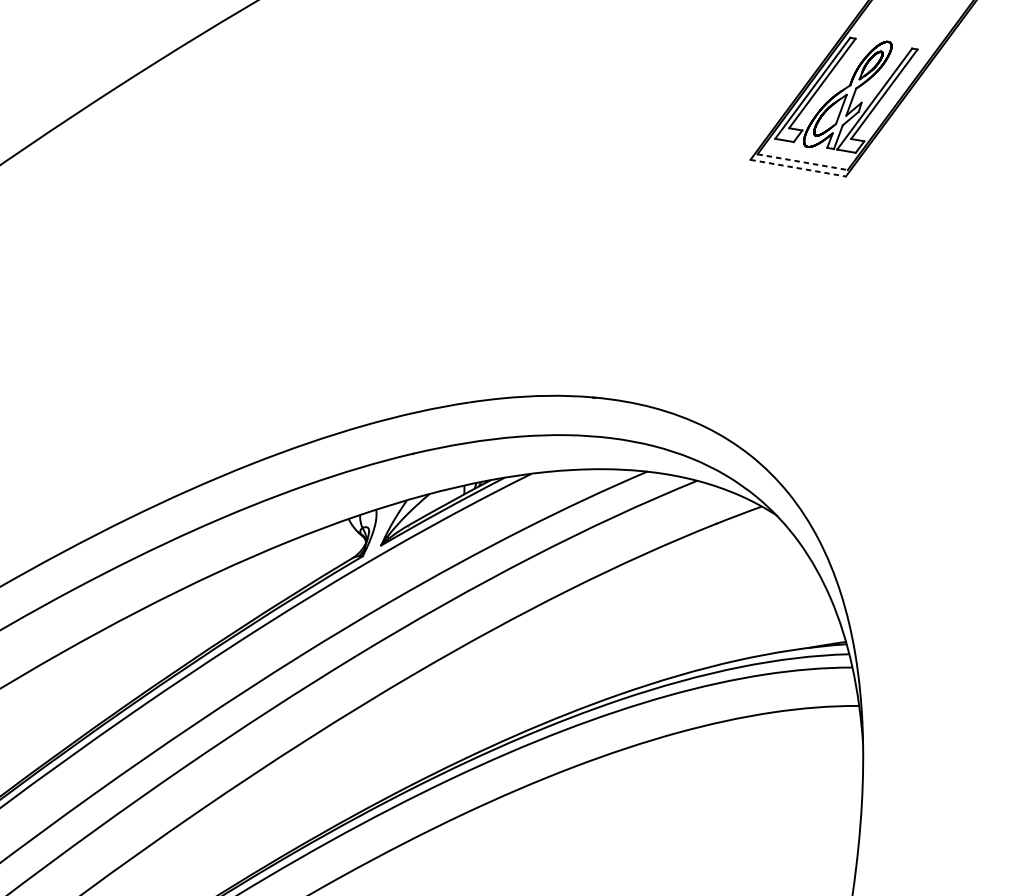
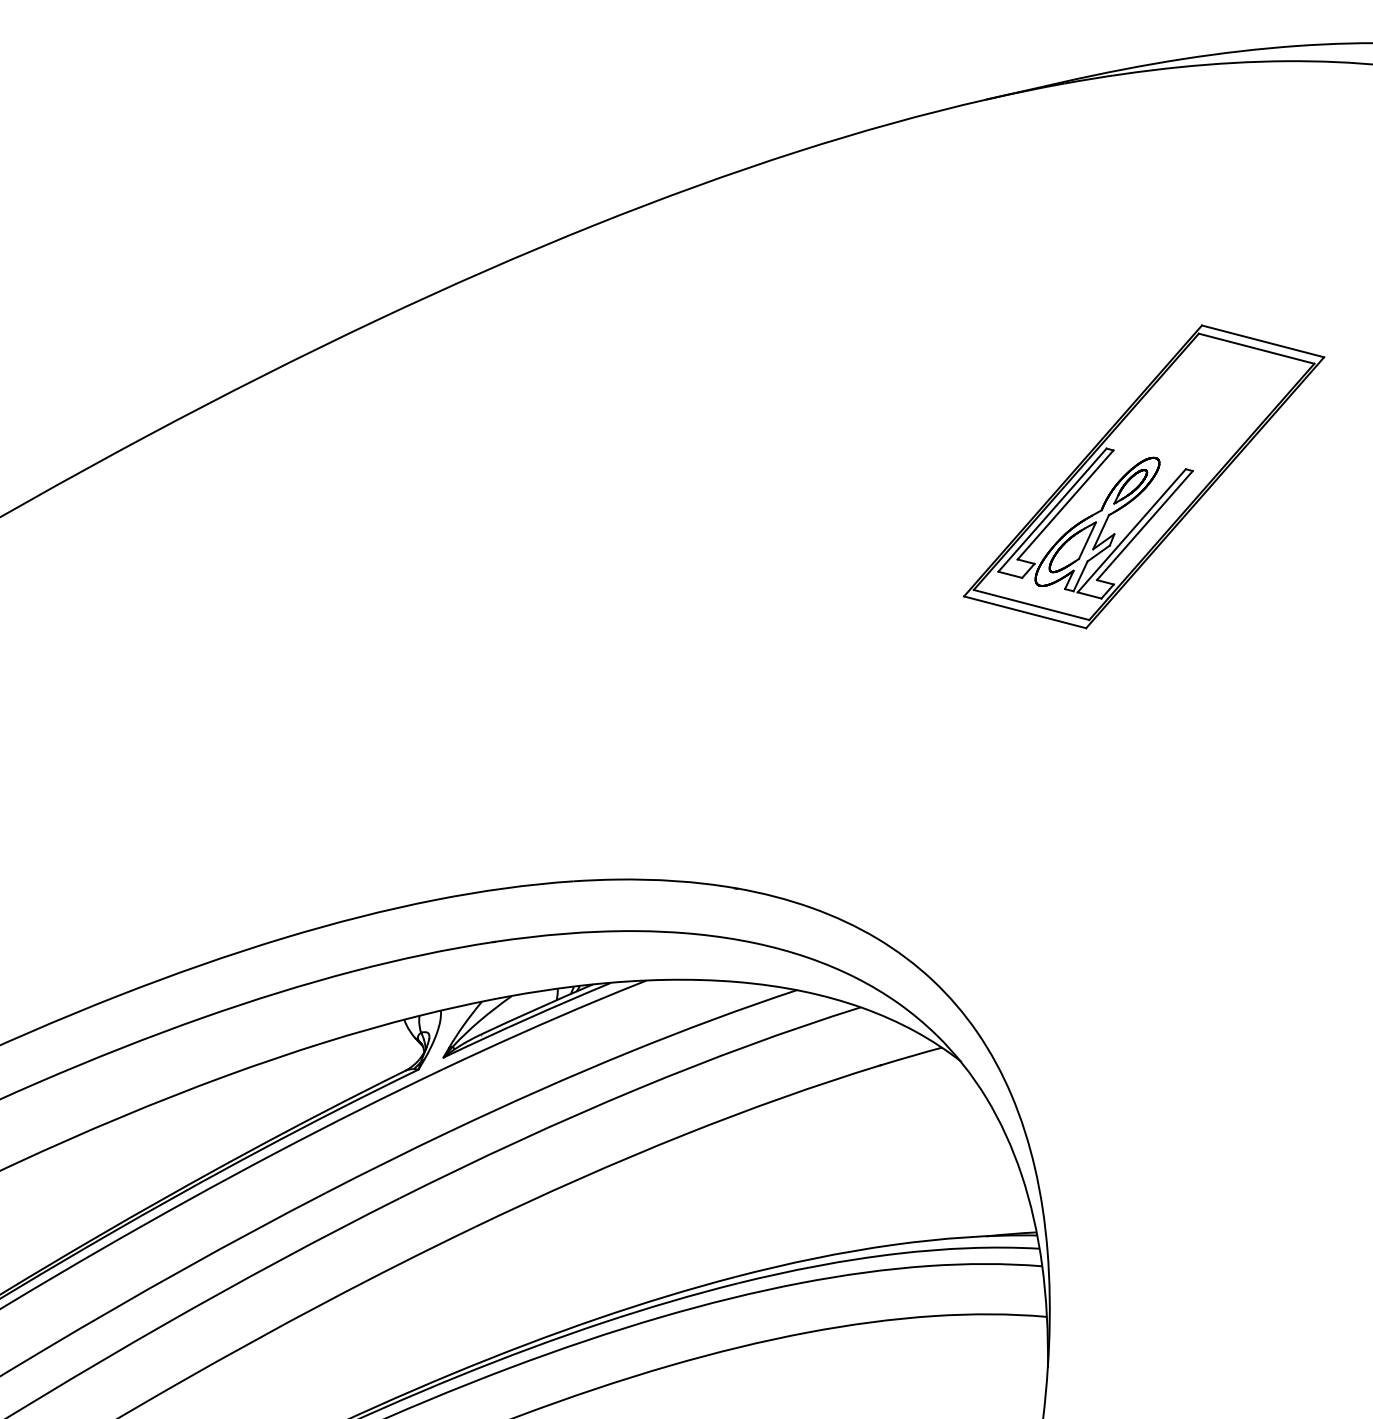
line: (802, 162) -> (1031, 605), dashed -> solid
line: (798, 168) -> (1025, 612), dashed -> solid

